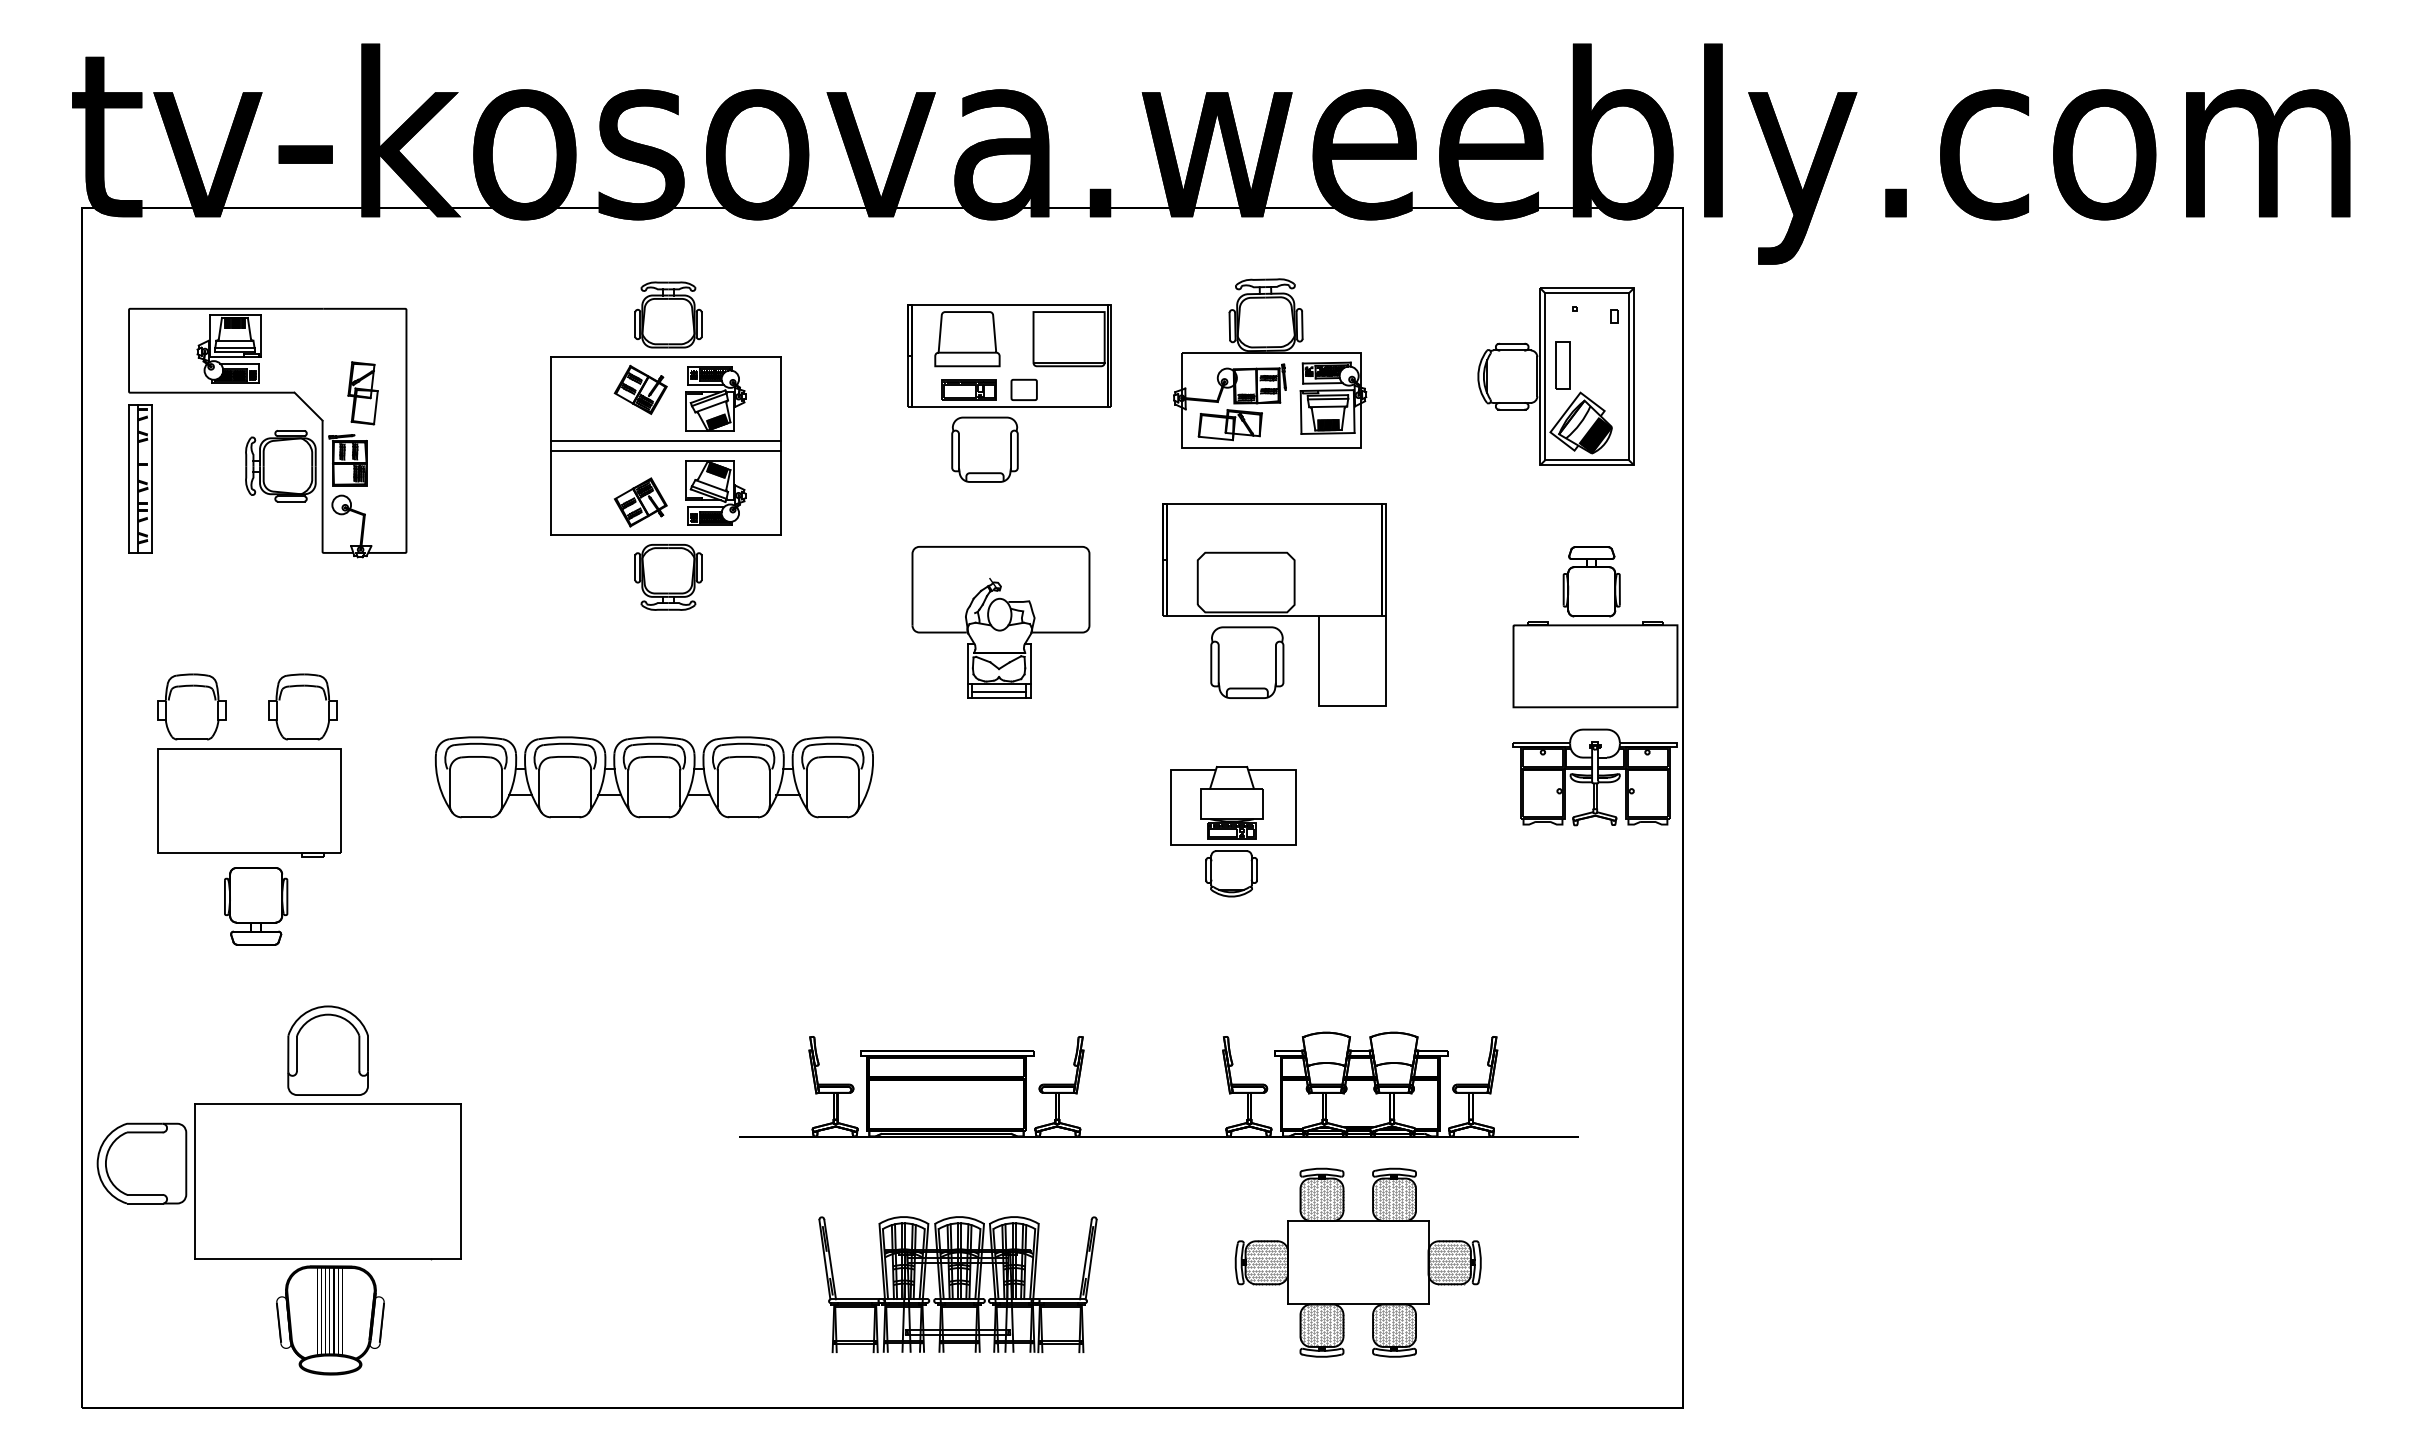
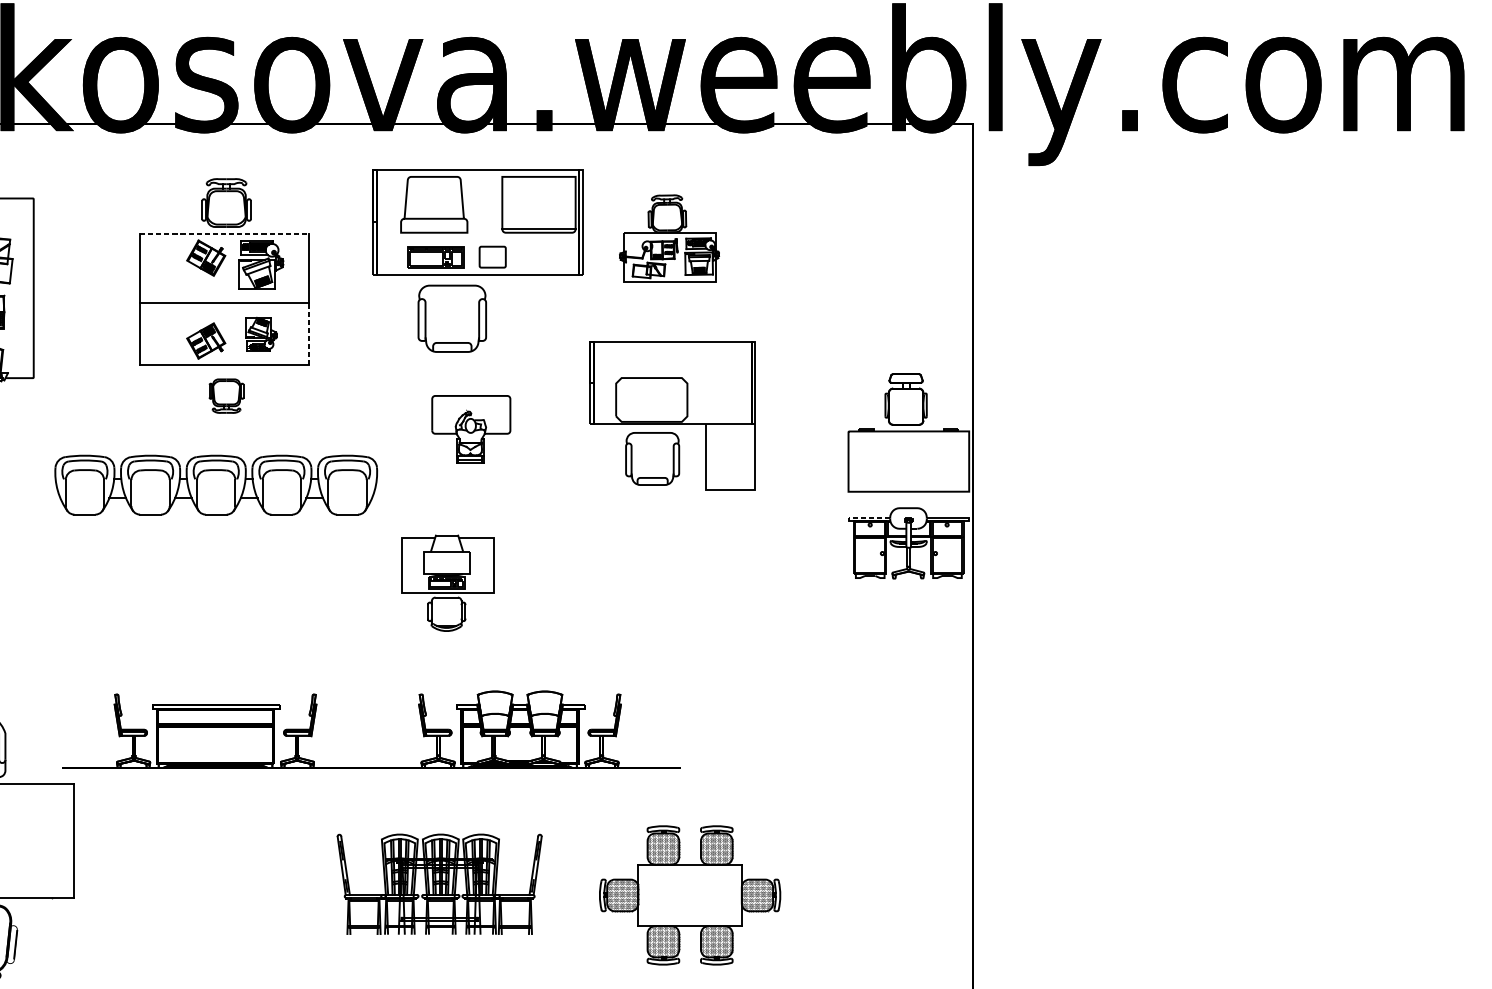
line: (665, 357) -> (224, 234), solid -> dashed
part: (1270, 363) -> (669, 238), size x0.7
part: (1555, 376) -> (879, 248), removed
part: (1009, 393) -> (477, 260), size x1.4
line: (665, 440) -> (224, 295), removed
part: (715, 492) -> (261, 333), size x0.7
line: (780, 493) -> (309, 334), solid -> dashed
part: (668, 577) -> (226, 396), size x0.7
part: (1000, 622) -> (470, 429), size x0.6
line: (1541, 742) -> (869, 517), solid -> dashed
part: (653, 777) -> (215, 485), moved
part: (1233, 831) -> (448, 583), moved
part: (1158, 1136) -> (371, 767), moved
part: (1357, 1262) -> (689, 895), moved
part: (957, 1284) -> (439, 884), moved

